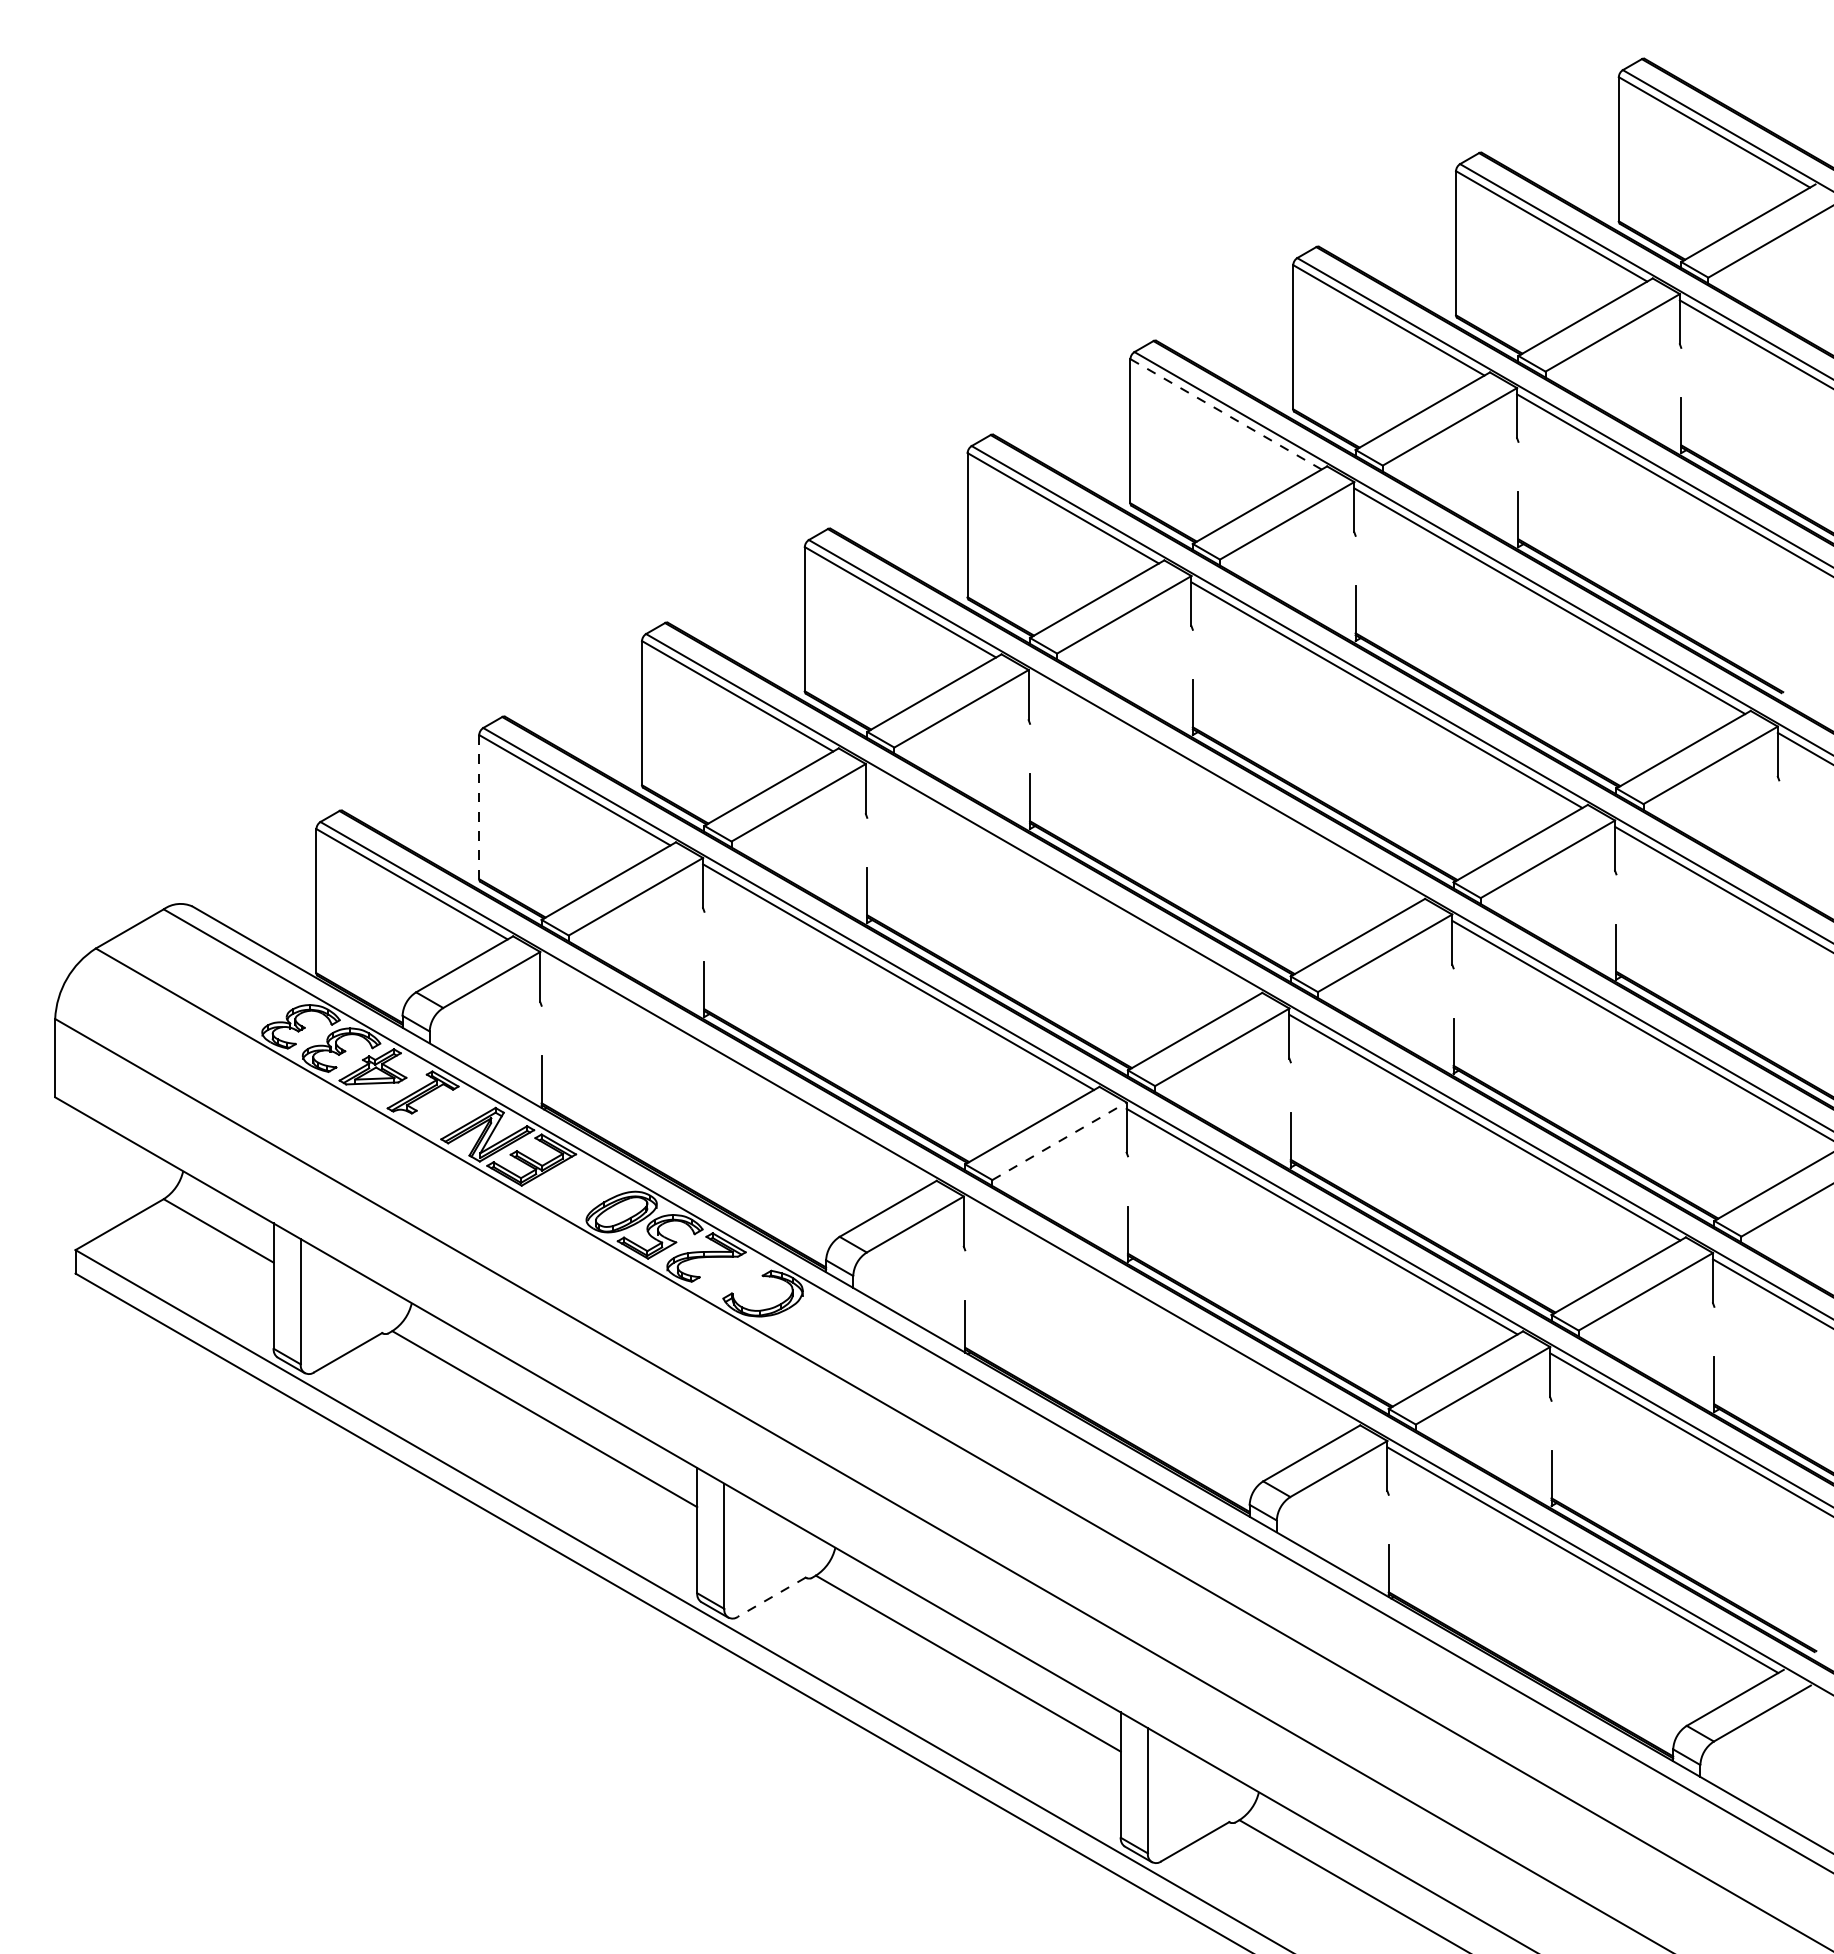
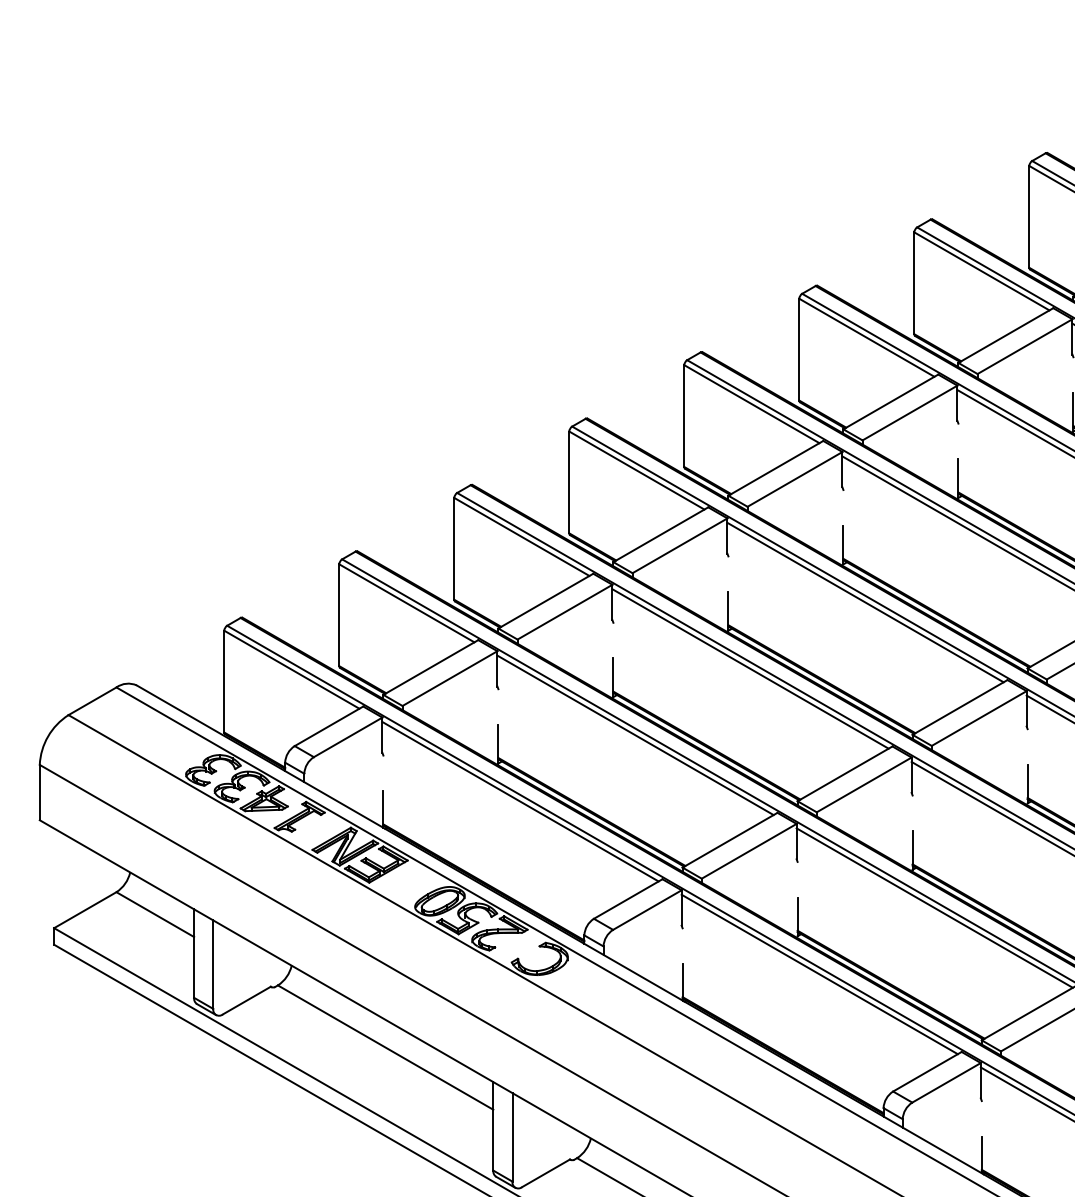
line: (1225, 414) -> (866, 337), dashed -> solid
line: (1223, 789) -> (865, 602), added
line: (479, 806) -> (339, 614), dashed -> solid
line: (1060, 883) -> (749, 669), added
line: (735, 1070) -> (520, 801), added
line: (1059, 1141) -> (749, 851), dashed -> solid
line: (1158, 1315) -> (819, 974), added
line: (771, 1597) -> (545, 1173), dashed -> solid

